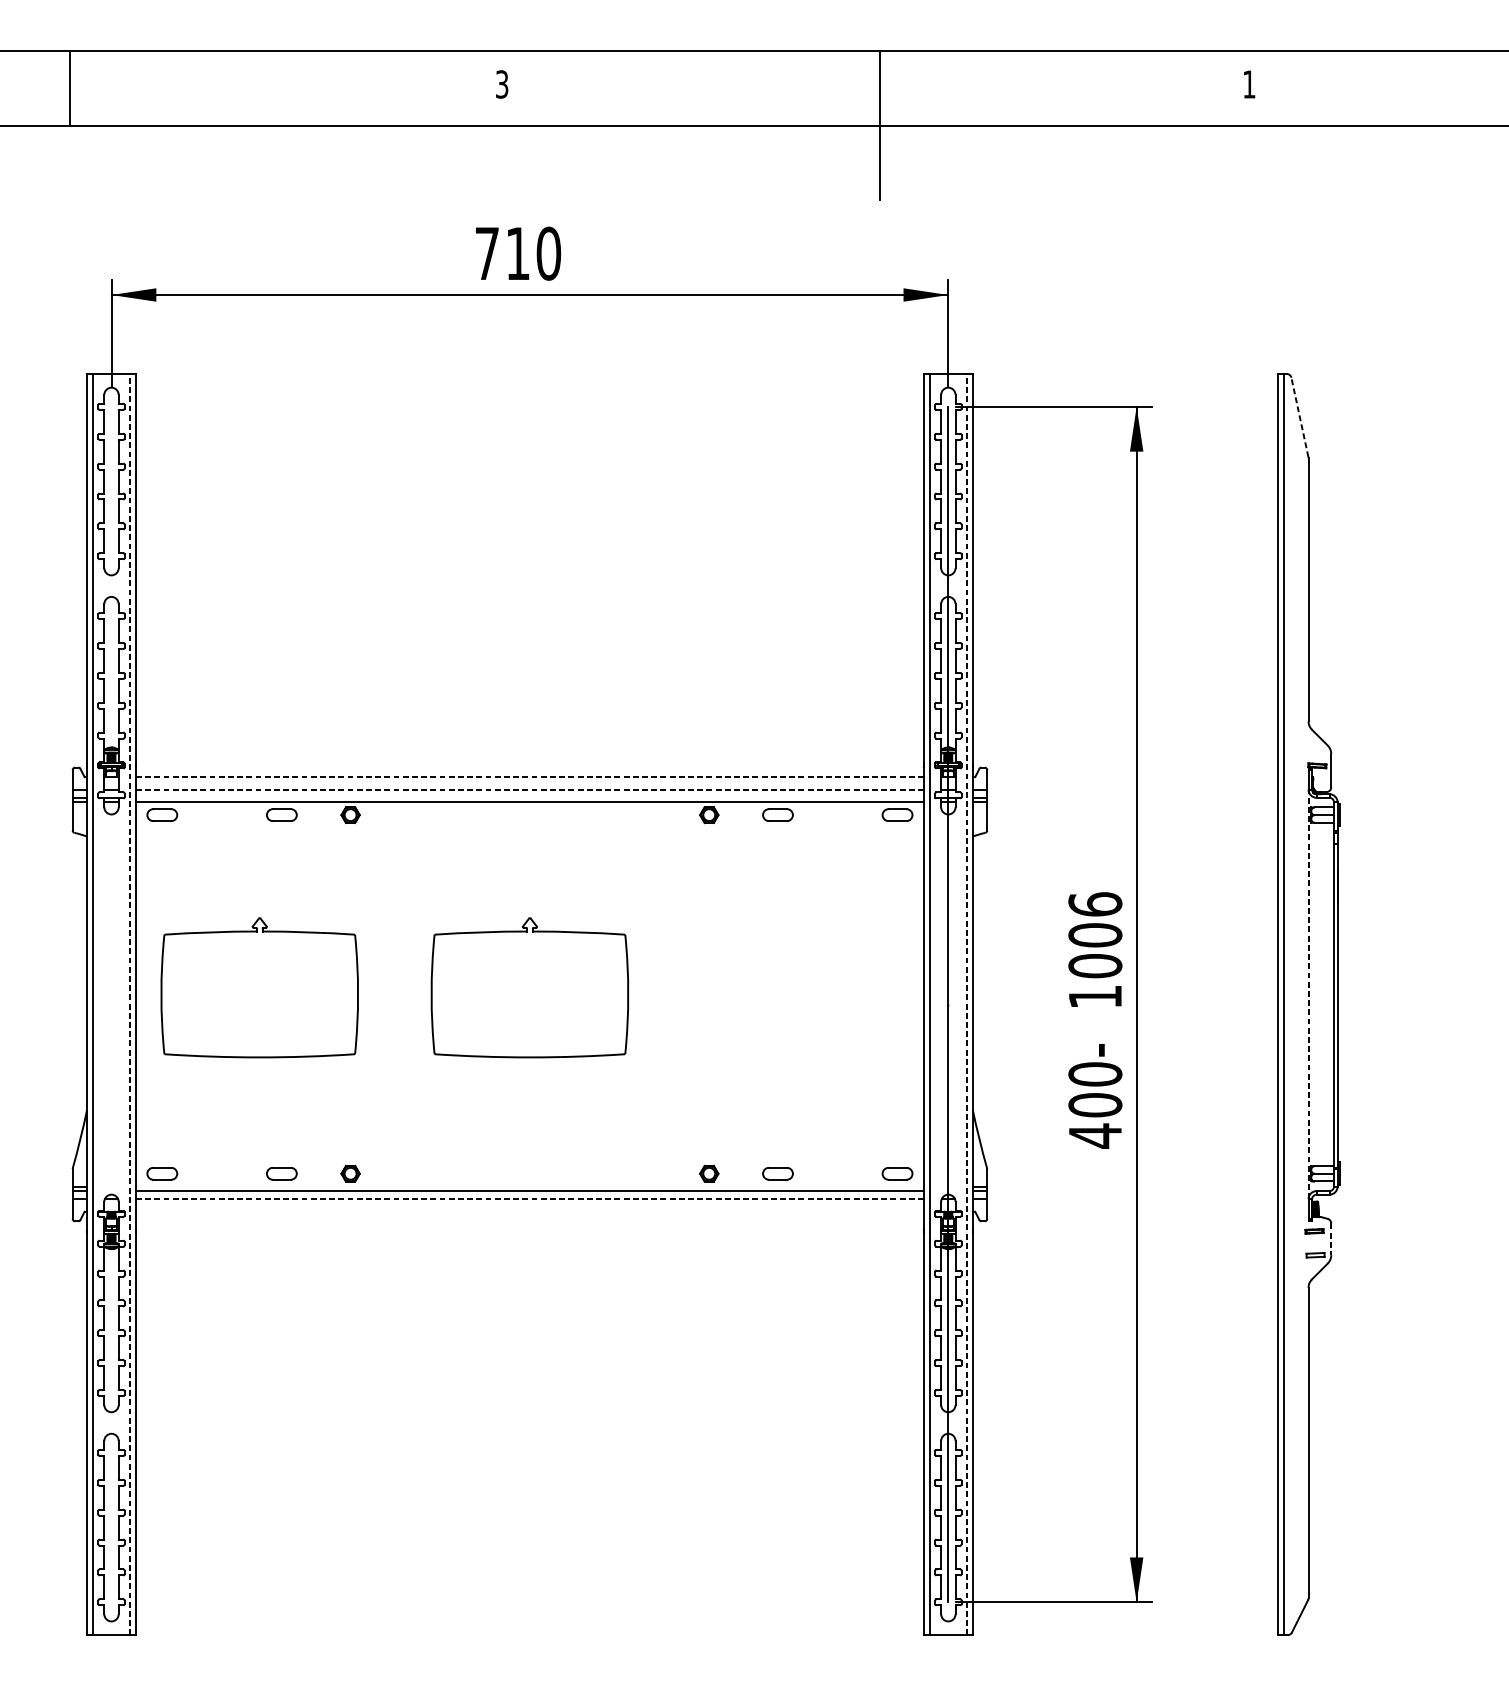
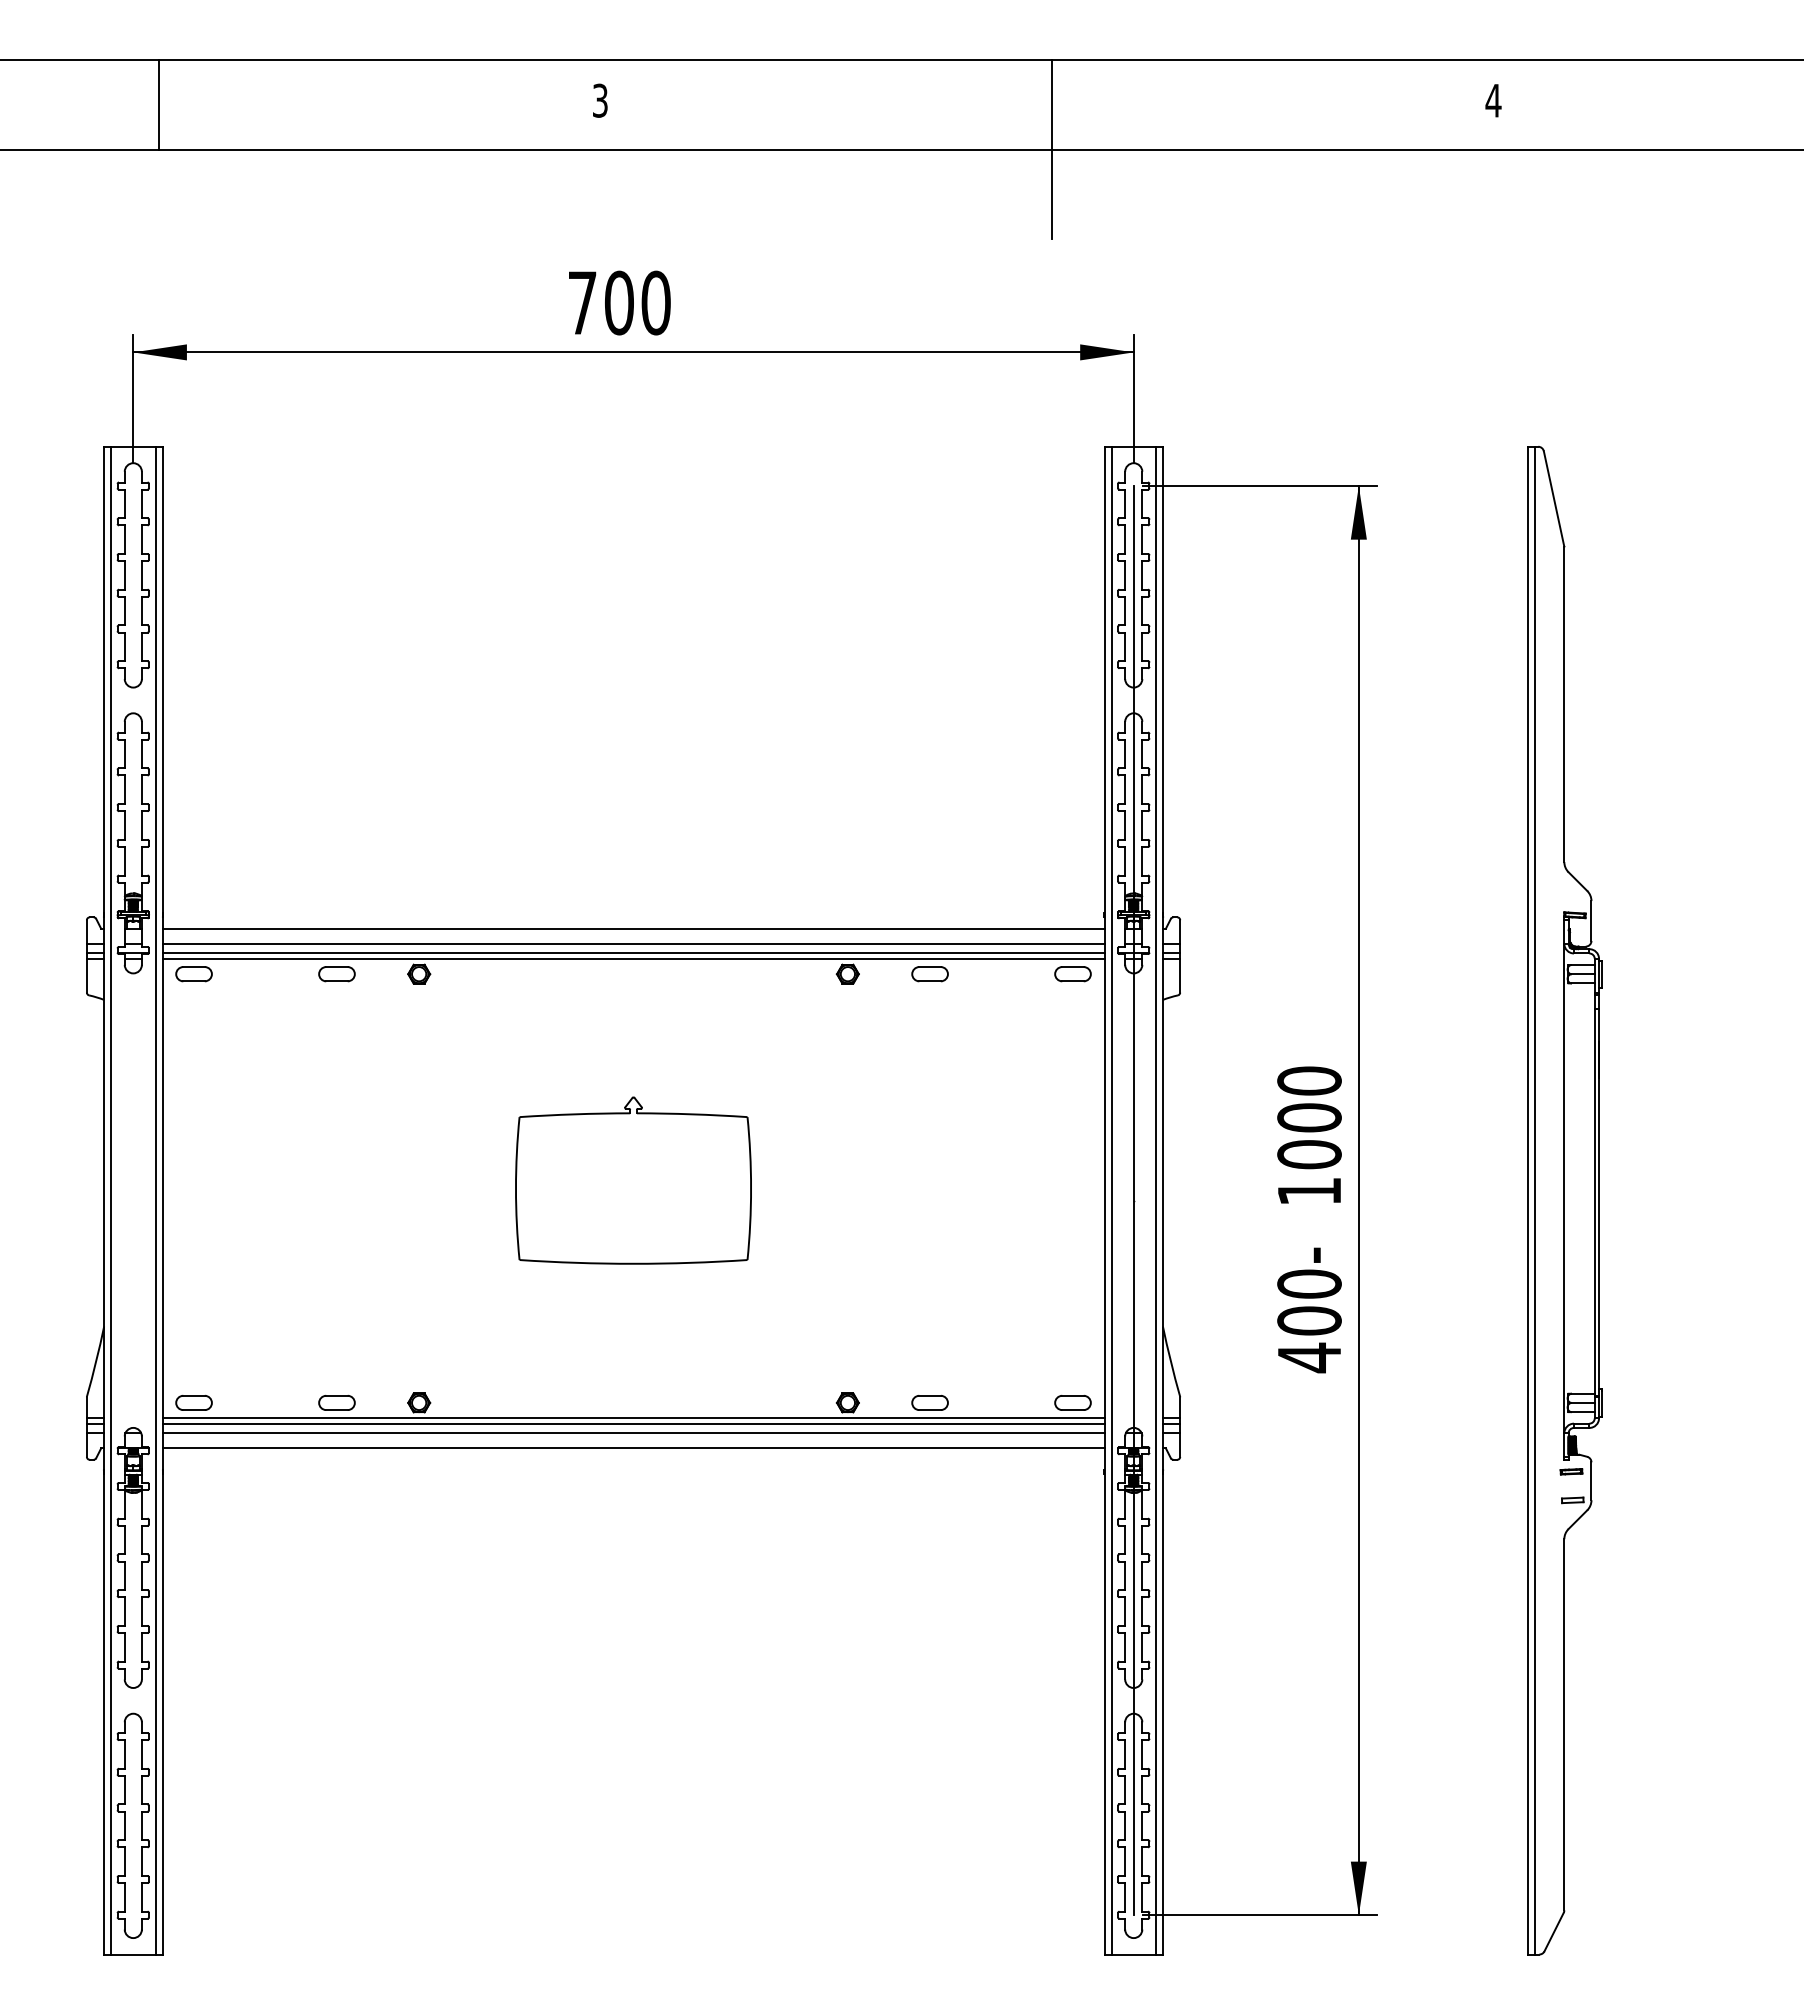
text: (1249, 84) -> (1493, 100), 1 -> 4
line: (69, 87) -> (158, 104), moved
text: (518, 253) -> (619, 302), 710 -> 700
line: (1300, 417) -> (1554, 498), dashed -> solid
line: (529, 776) -> (633, 928), dashed -> solid
line: (529, 789) -> (633, 943), dashed -> solid
line: (529, 797) -> (633, 953), added
text: (1095, 904) -> (1309, 1080), 1006 -> 1000
part: (259, 987) -> (310, 1180), removed
line: (1308, 994) -> (1564, 1188), dashed -> solid
line: (130, 1004) -> (155, 1200), dashed -> solid
line: (966, 1004) -> (1155, 1200), dashed -> solid
line: (529, 1186) -> (633, 1418), added
line: (529, 1199) -> (633, 1433), dashed -> solid
line: (529, 1211) -> (633, 1448), added
line: (1331, 1239) -> (1591, 1481), dashed -> solid

